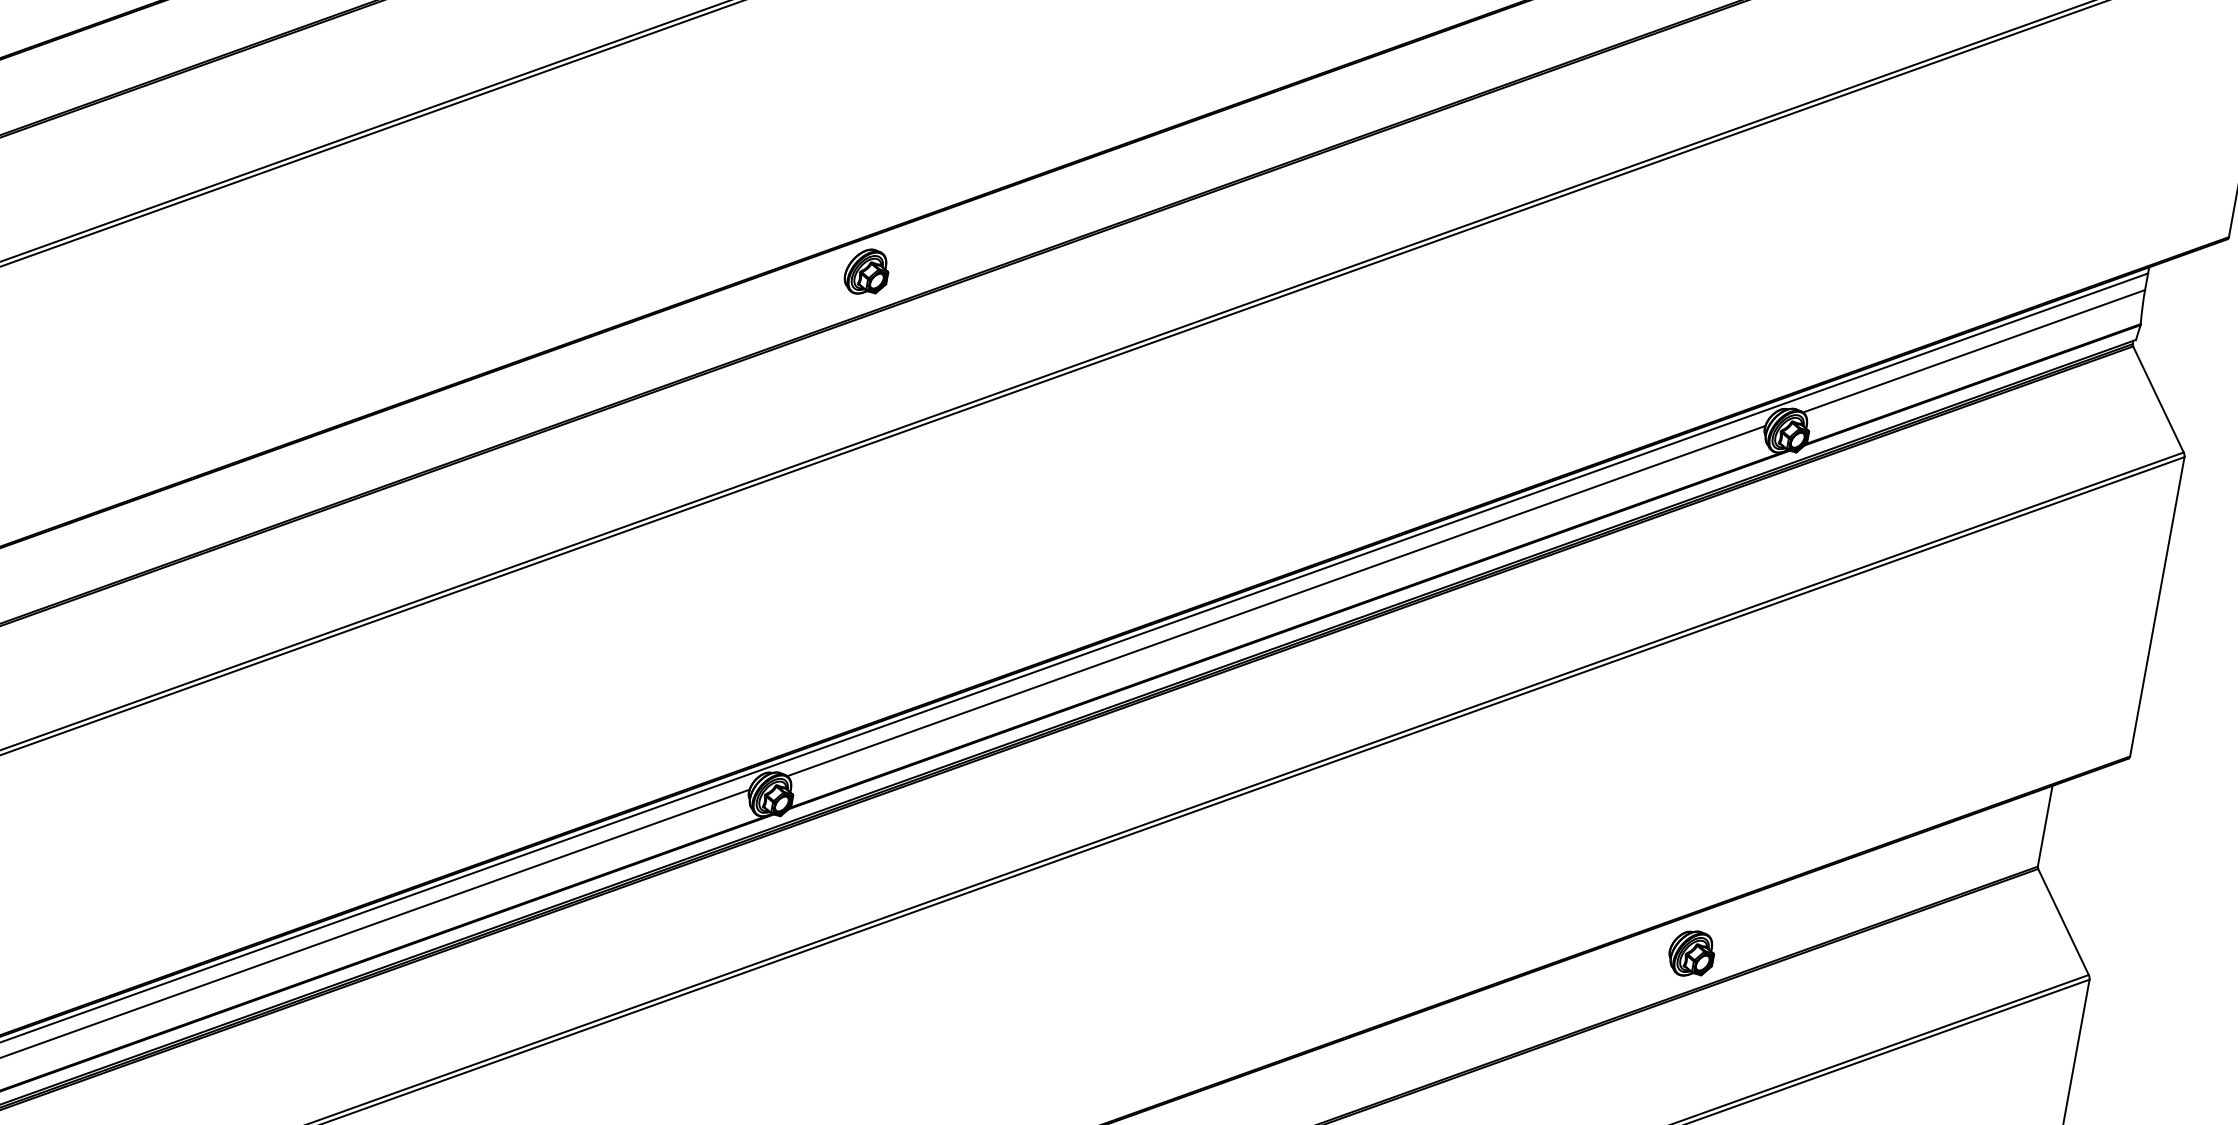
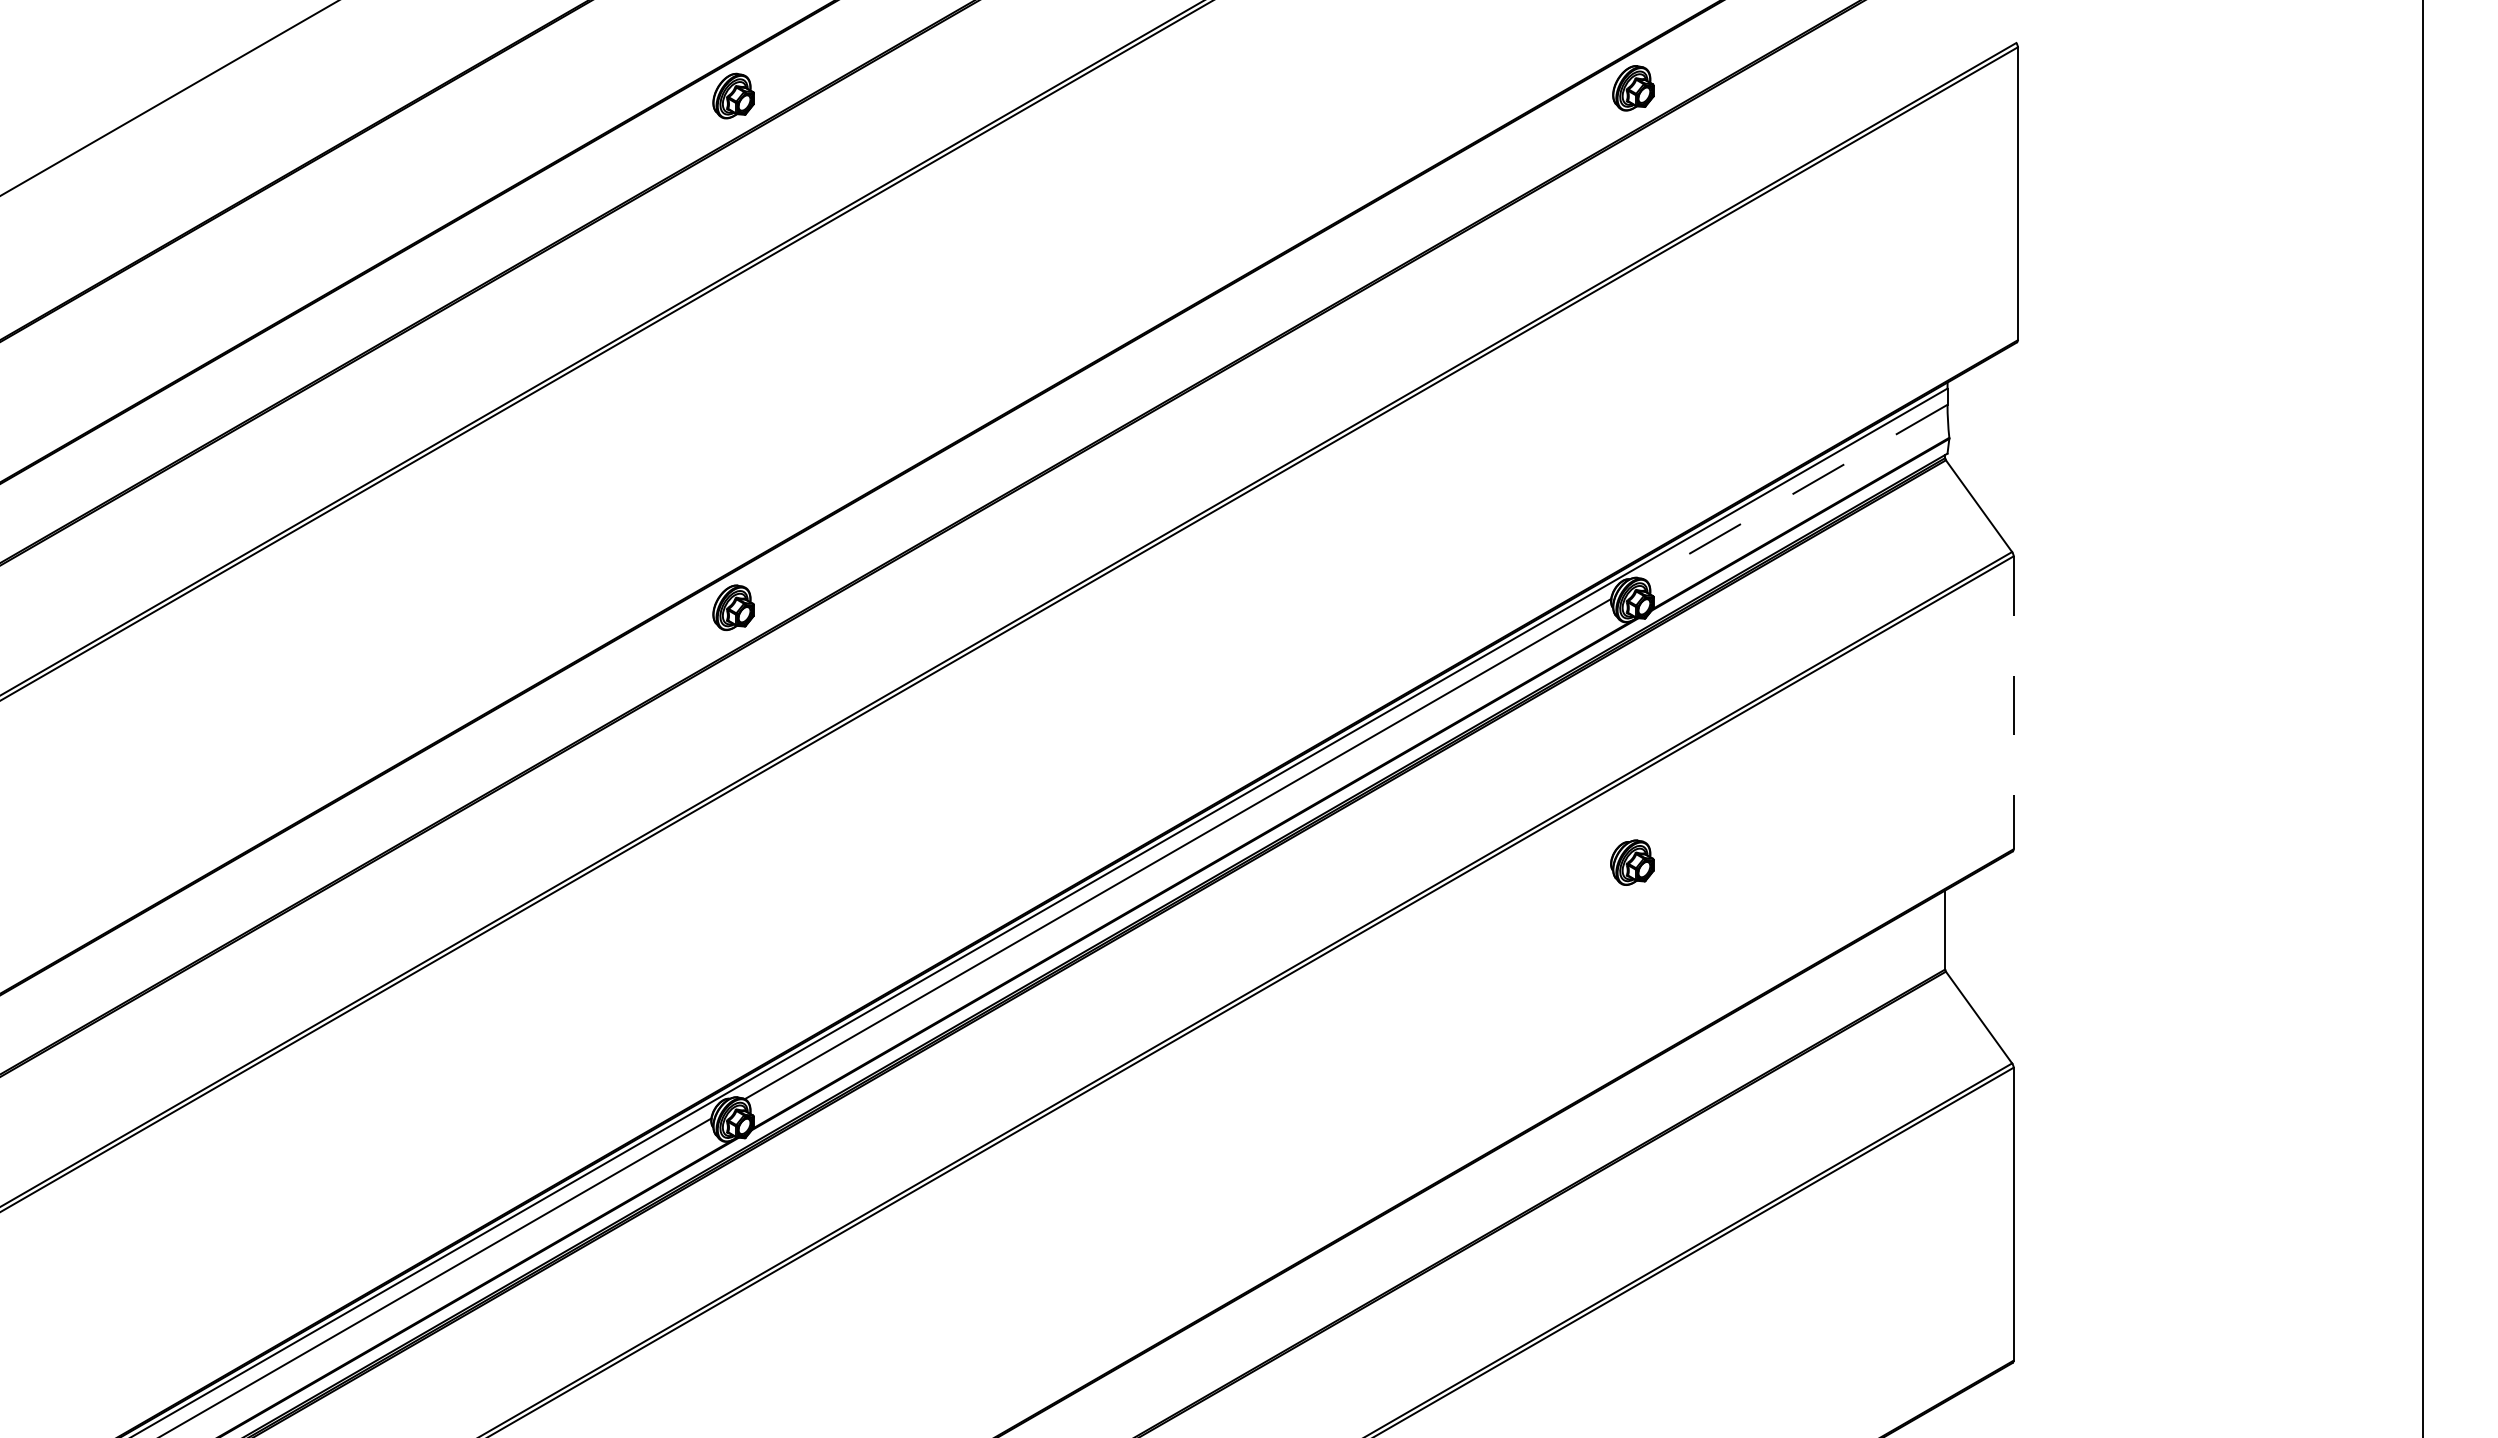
line: (1974, 351) -> (1796, 492), solid -> dashed
line: (2157, 607) -> (2013, 703), solid -> dashed
part: (1691, 953) -> (1632, 862), moved

